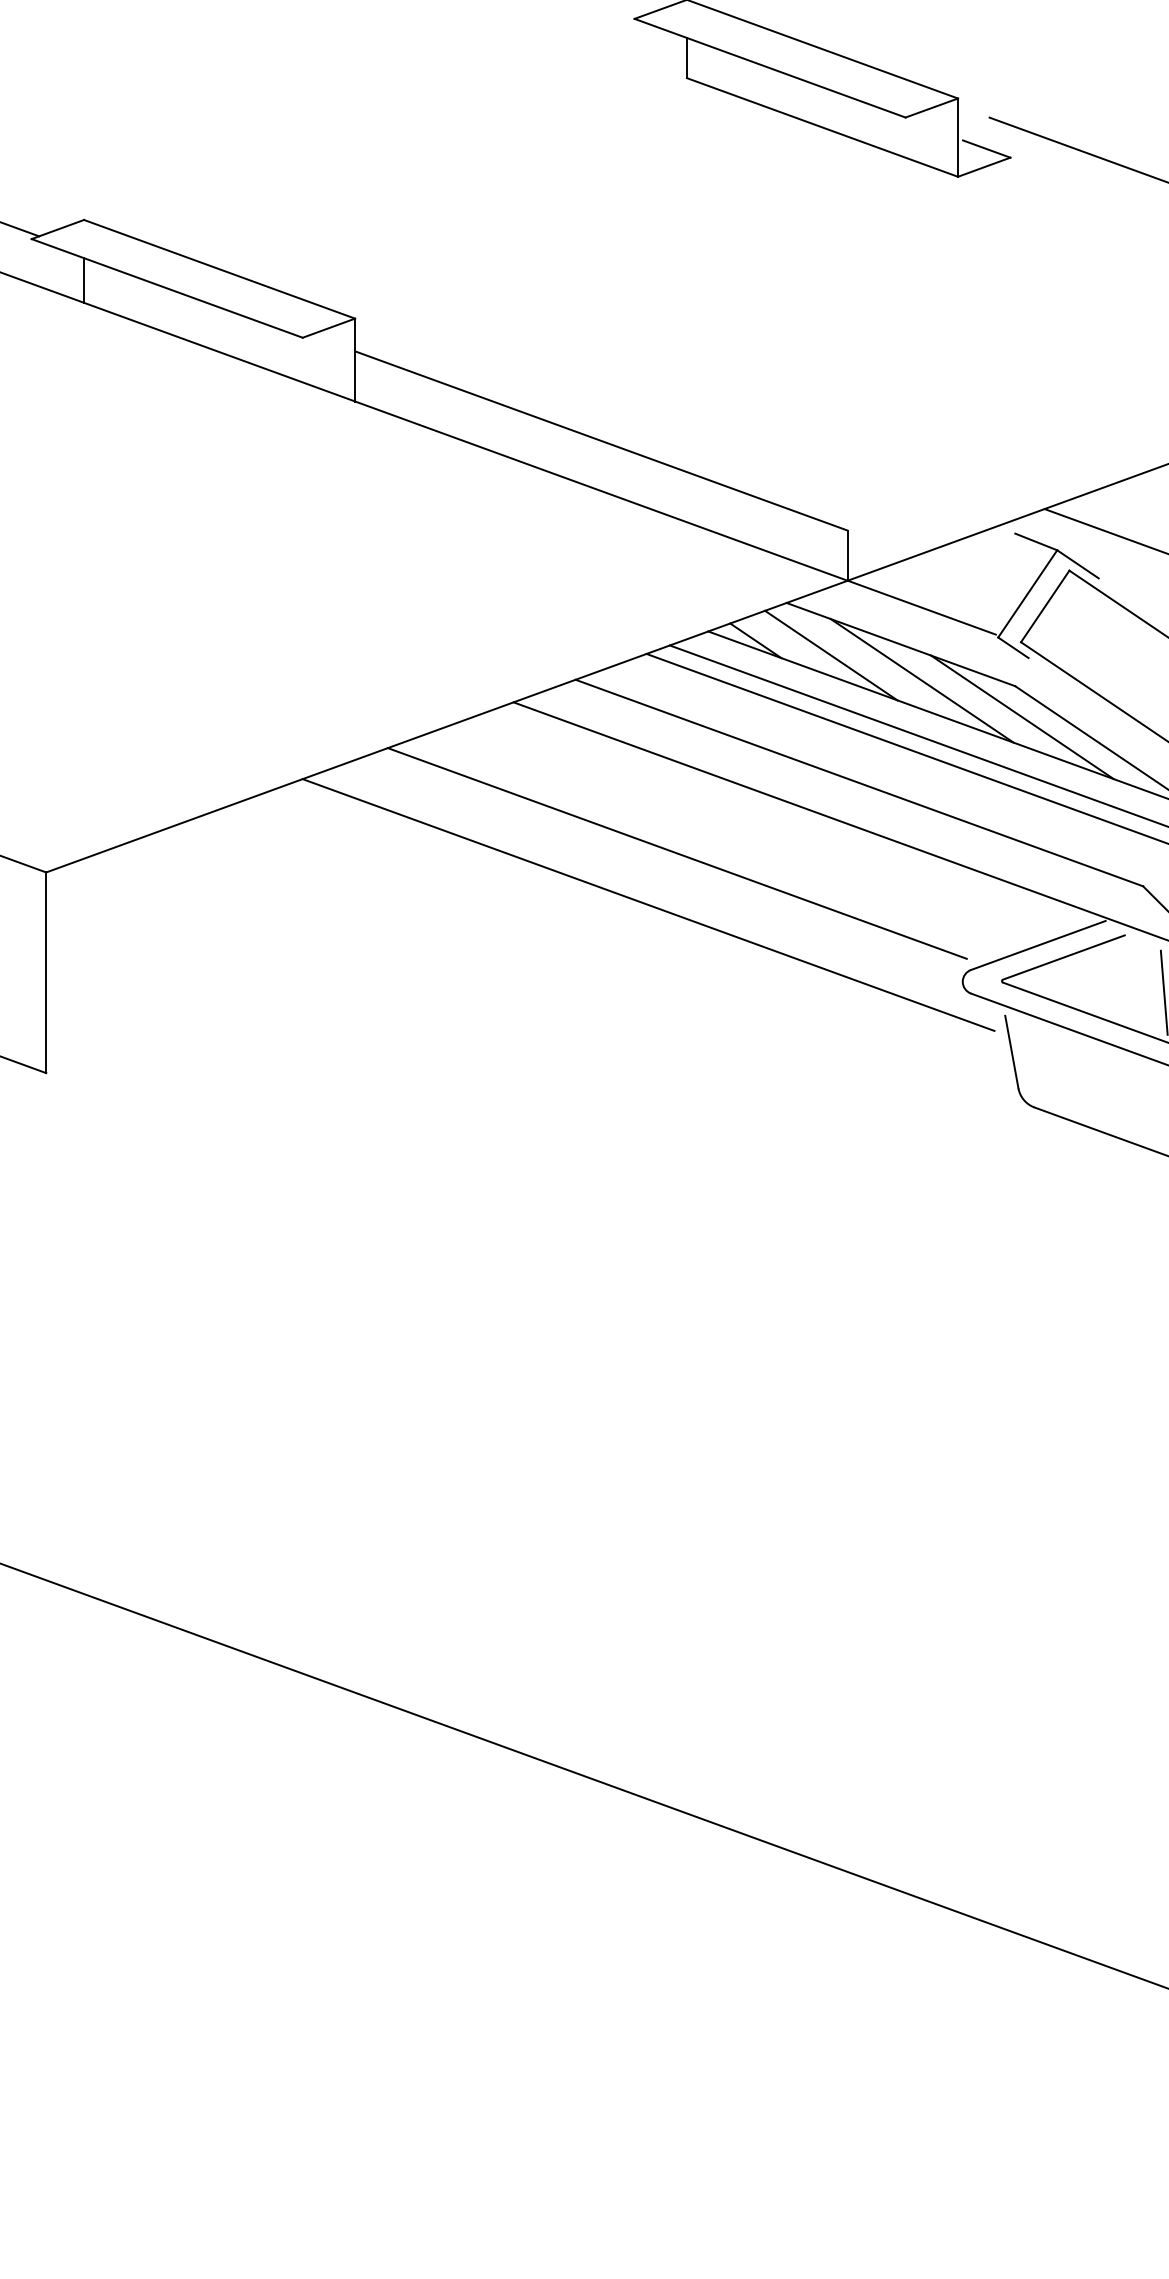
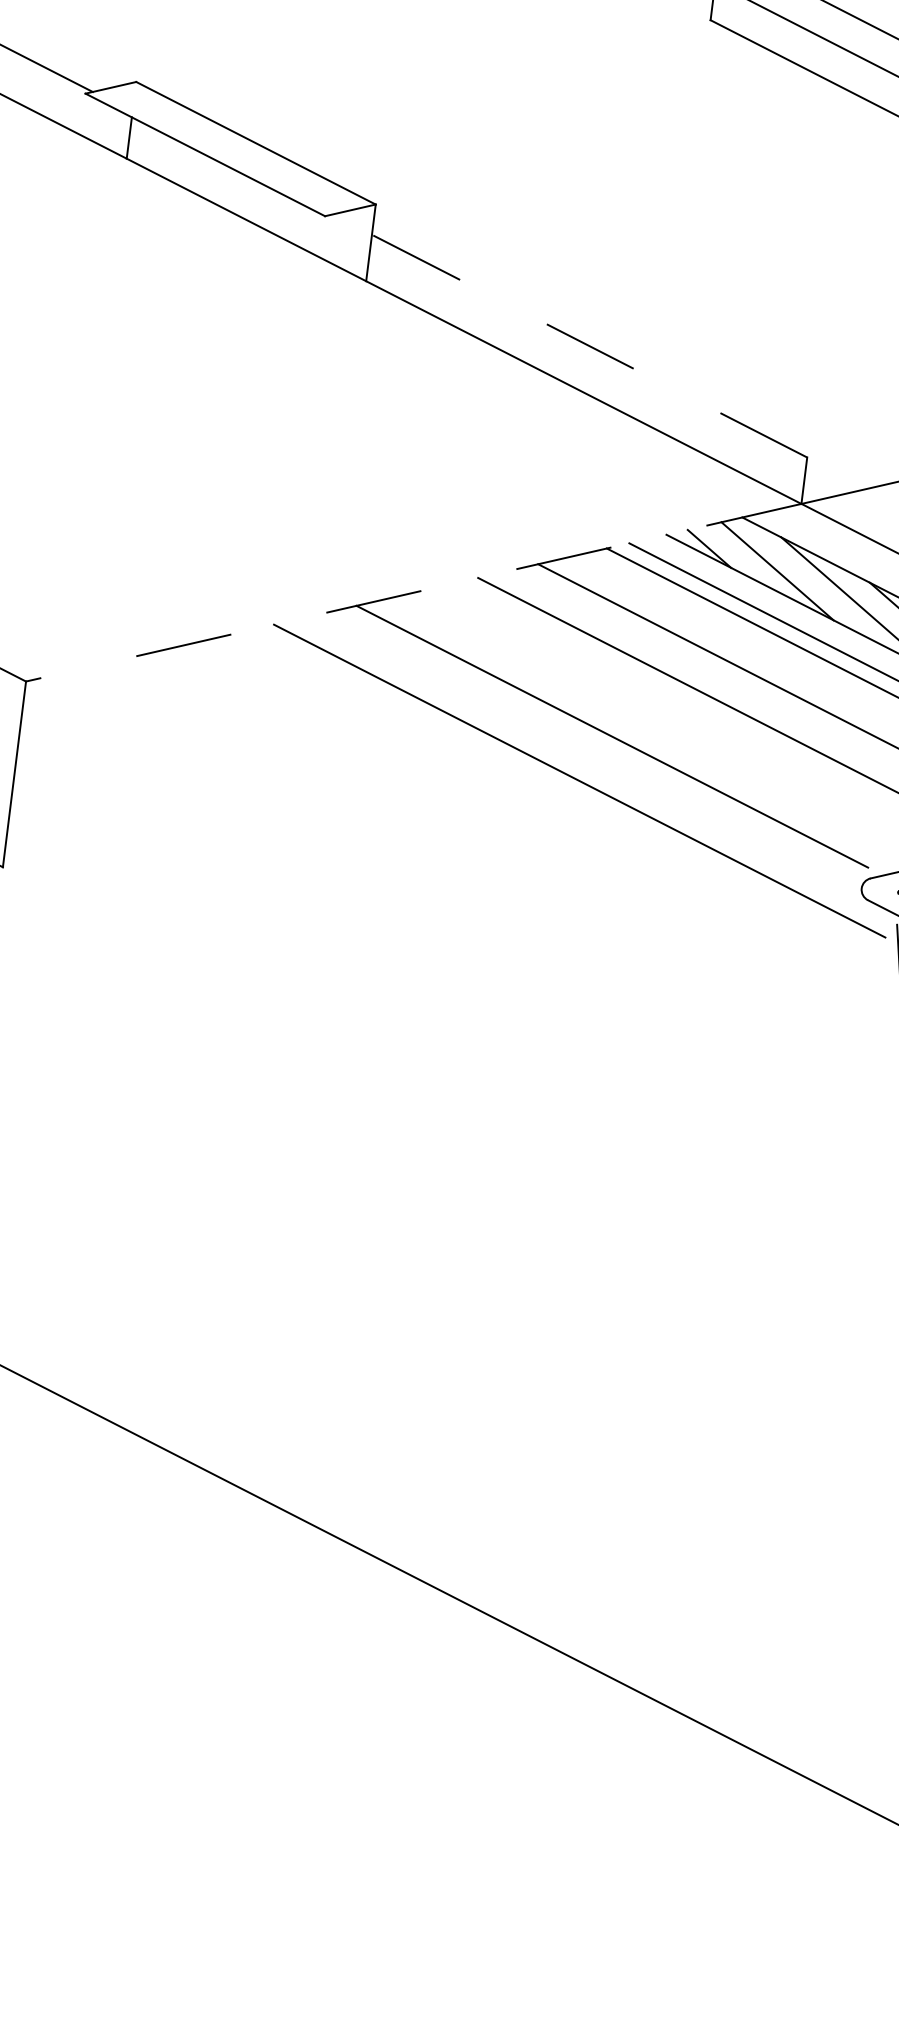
line: (600, 440) -> (588, 345), solid -> dashed
line: (446, 726) -> (413, 592), solid -> dashed

